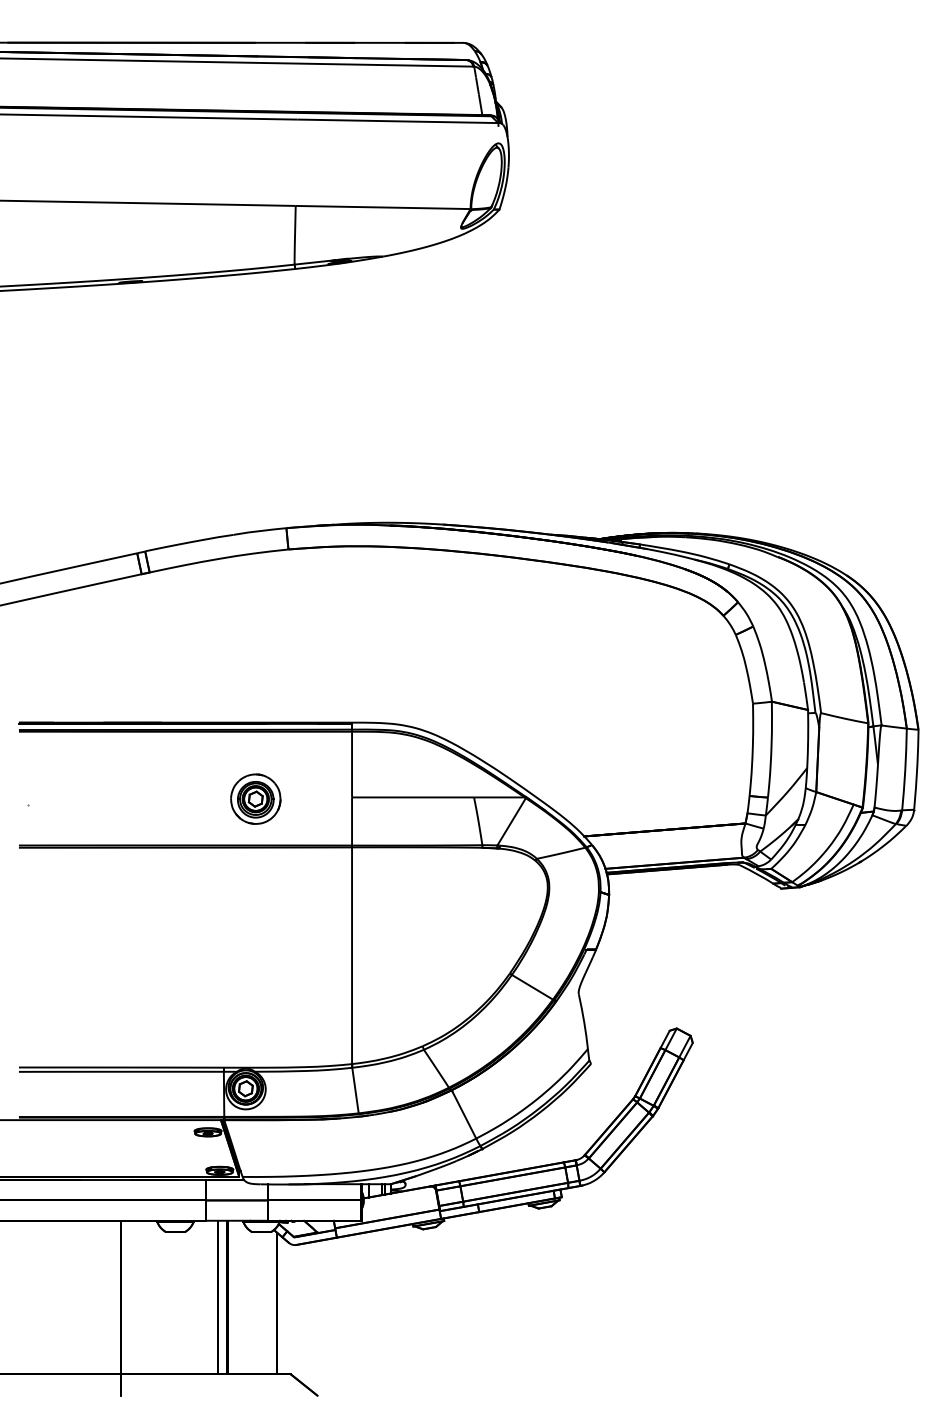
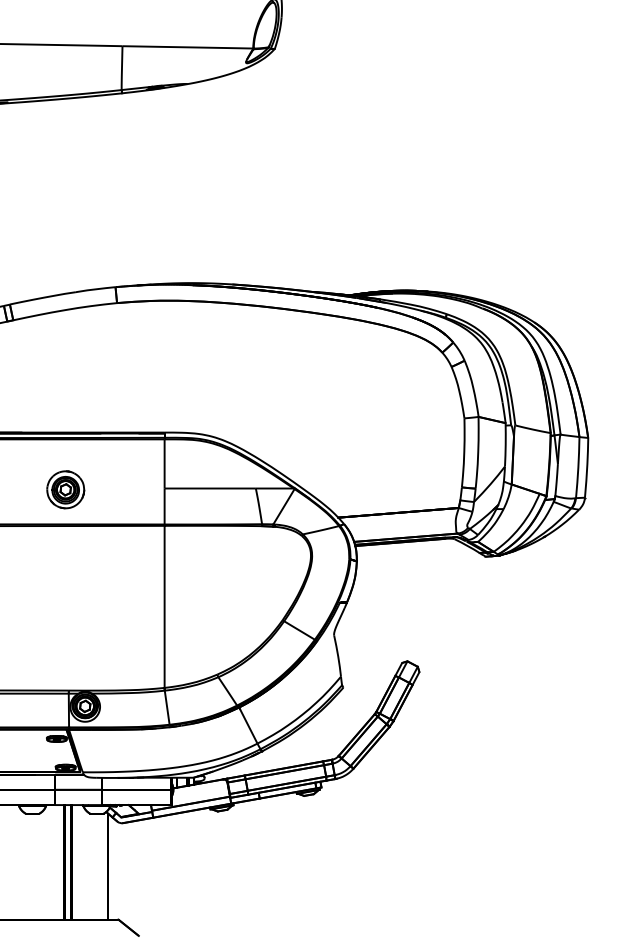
part: (255, 798) -> (65, 489), moved

